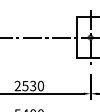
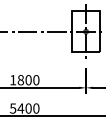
text: (25, 86) -> (20, 80), 2530 -> 1800

